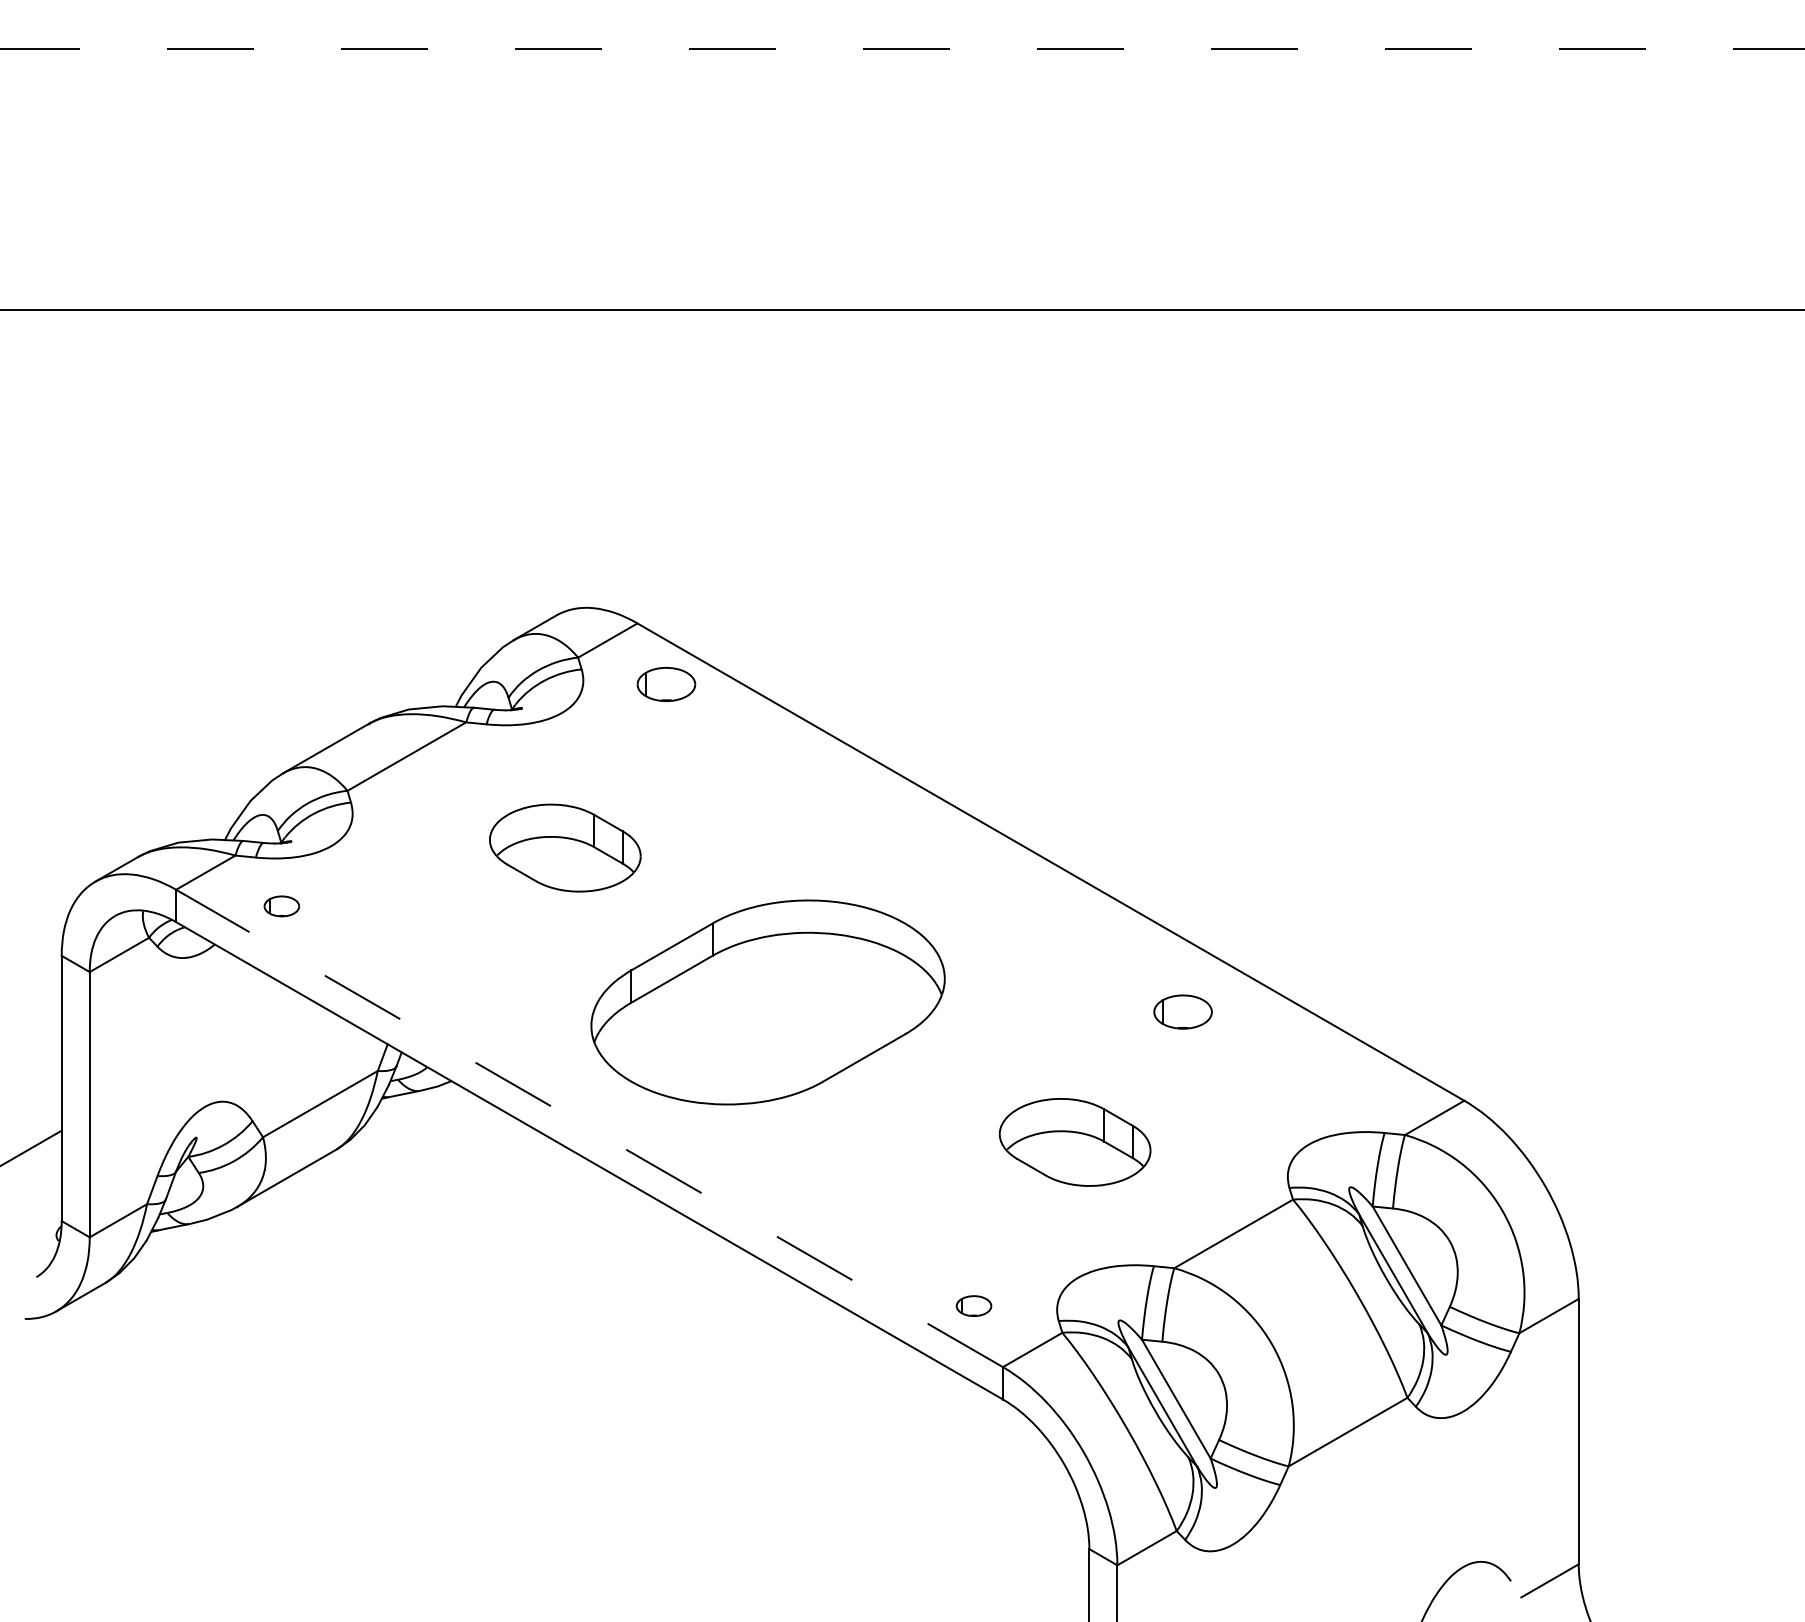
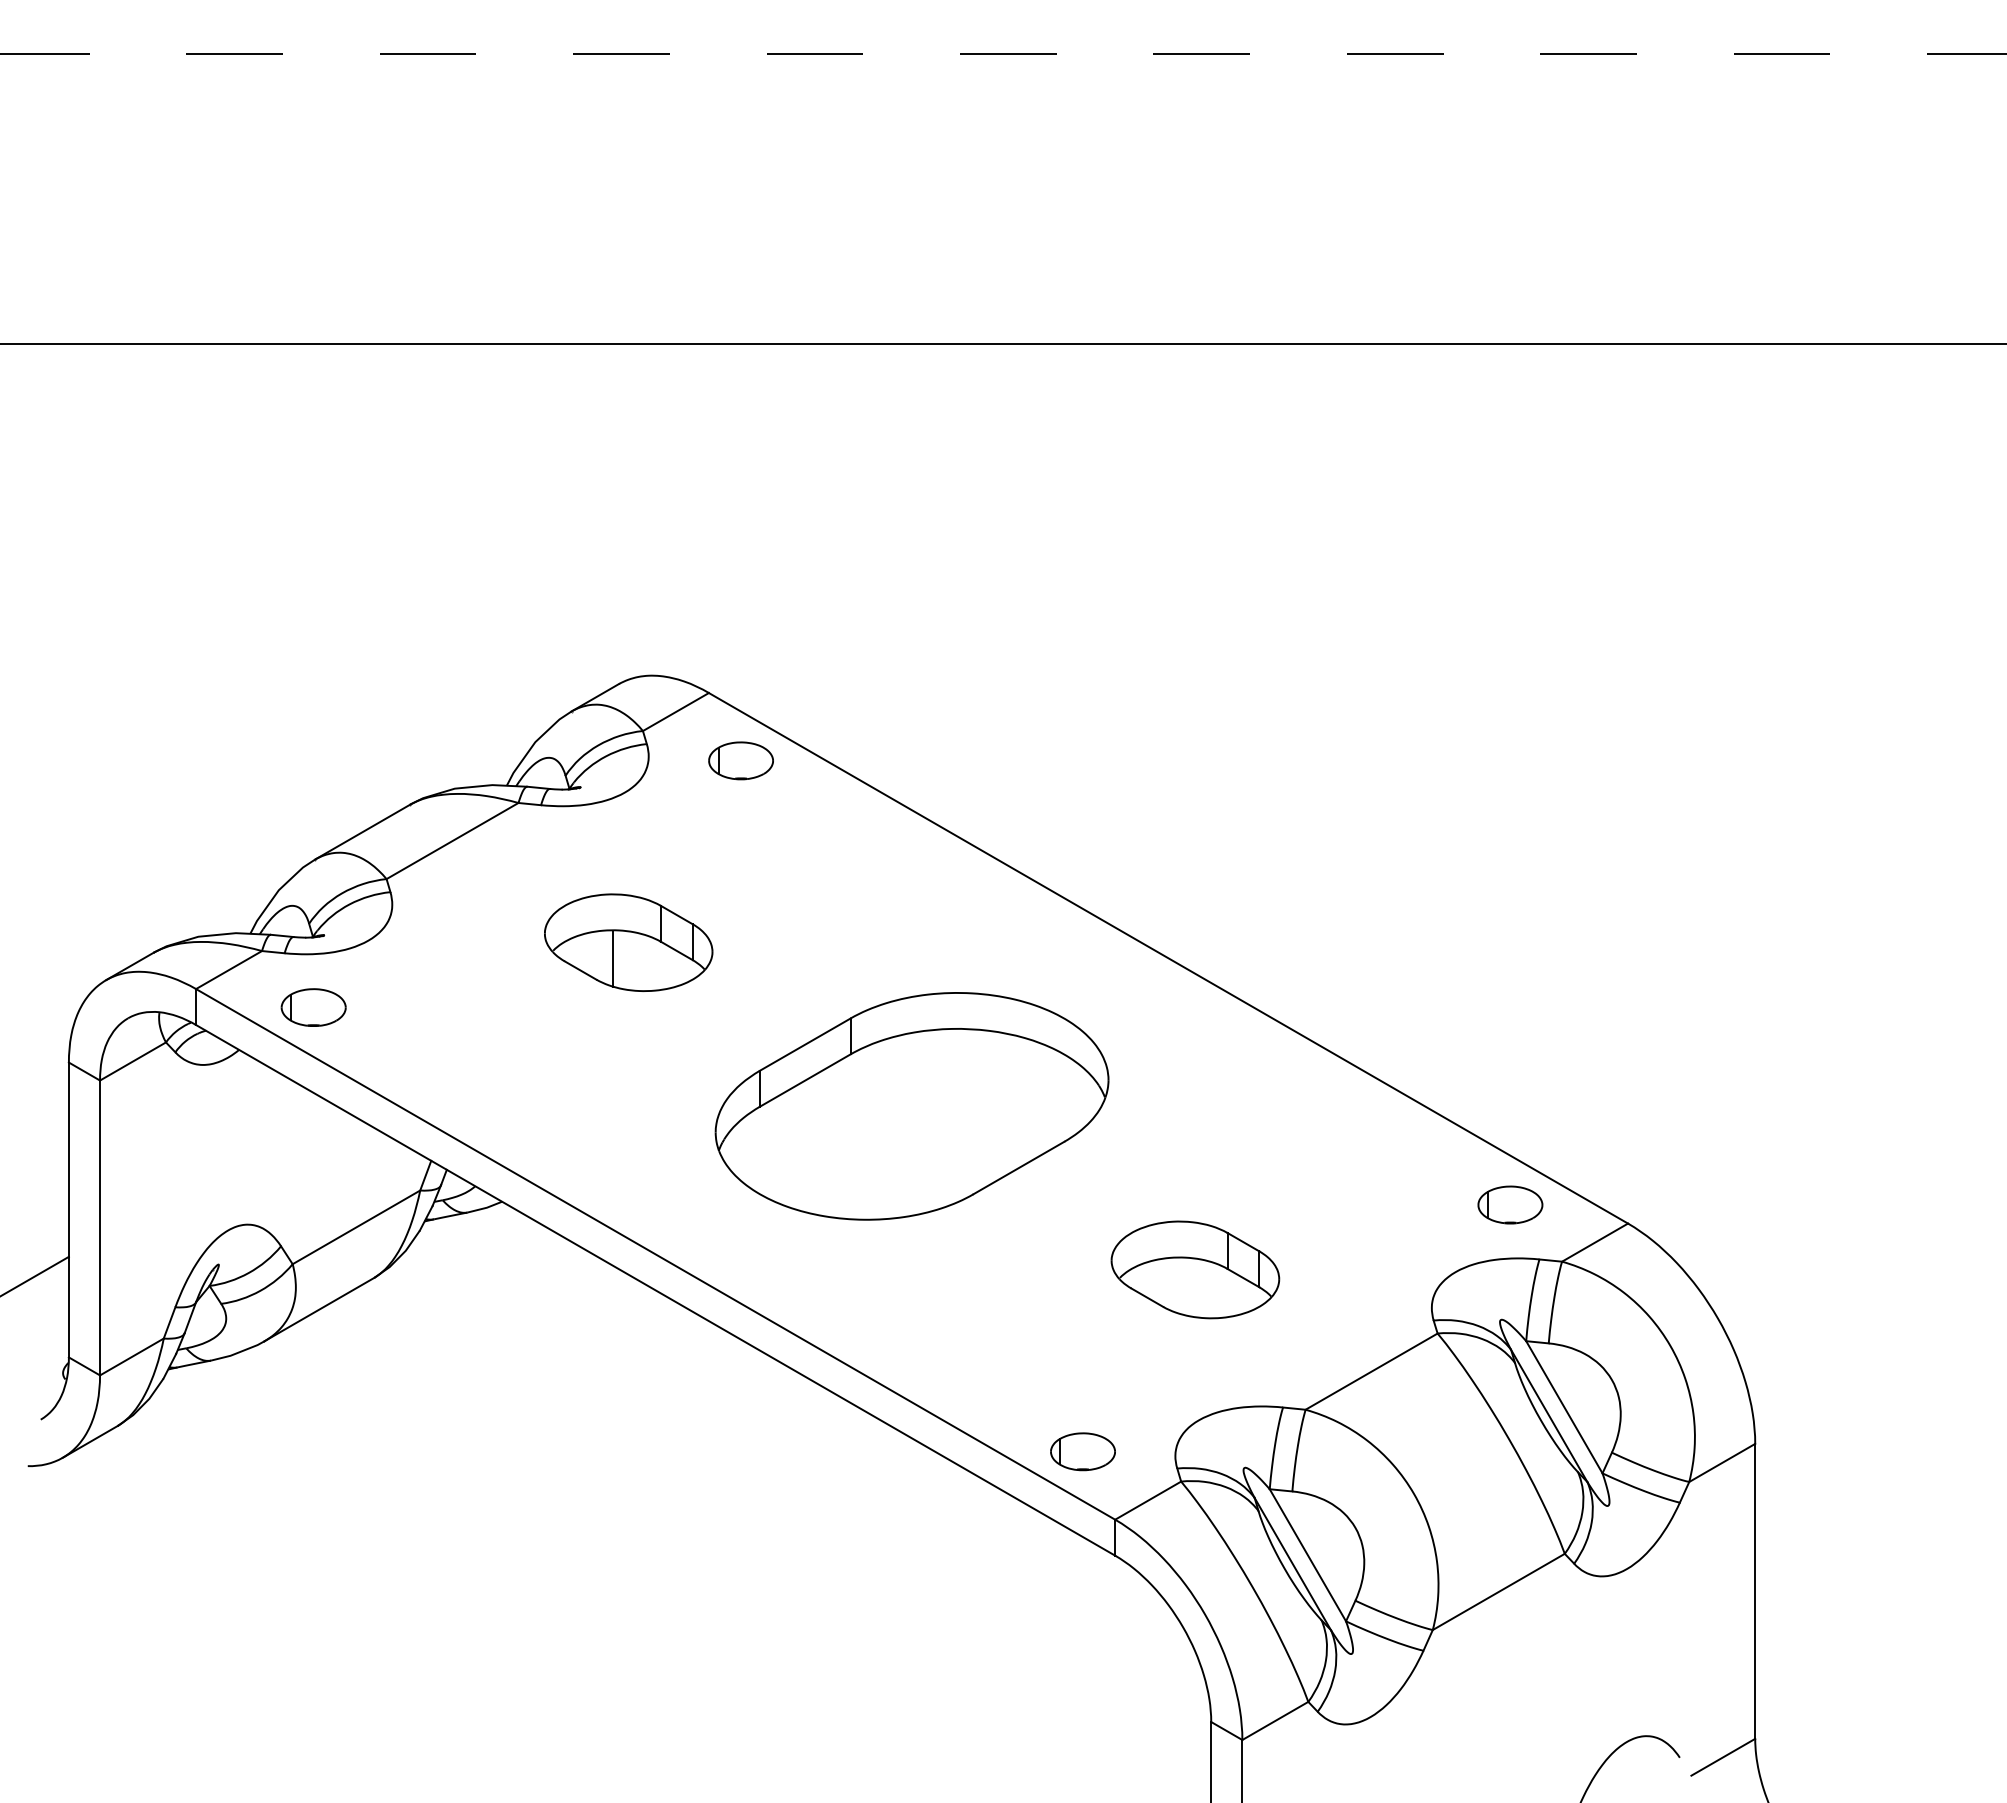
line: (550, 862) -> (612, 958), added
part: (281, 906) -> (313, 1007), size x1.67
part: (767, 1002) -> (911, 1106), moved
part: (1183, 1011) -> (1510, 1204), moved
line: (589, 1128) -> (655, 1254), dashed -> solid
part: (973, 1305) -> (1082, 1451), size x1.67

